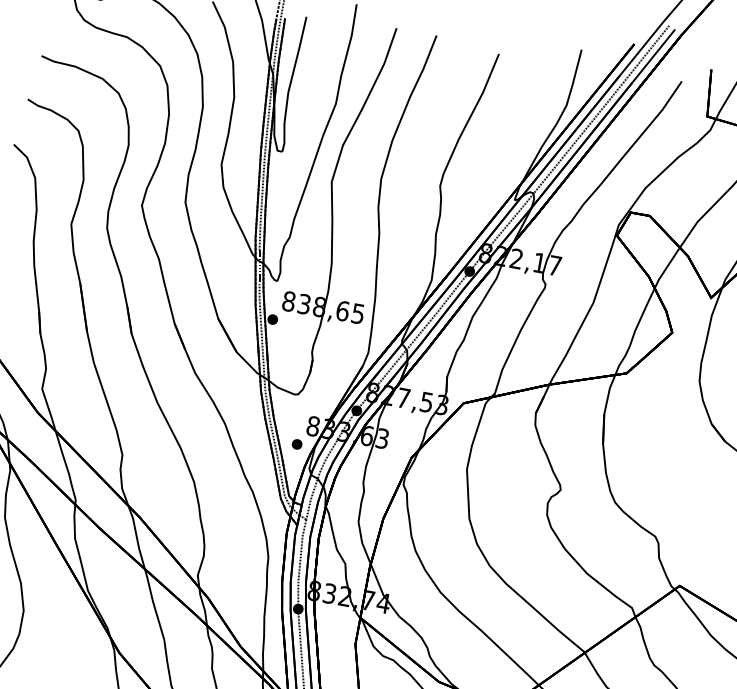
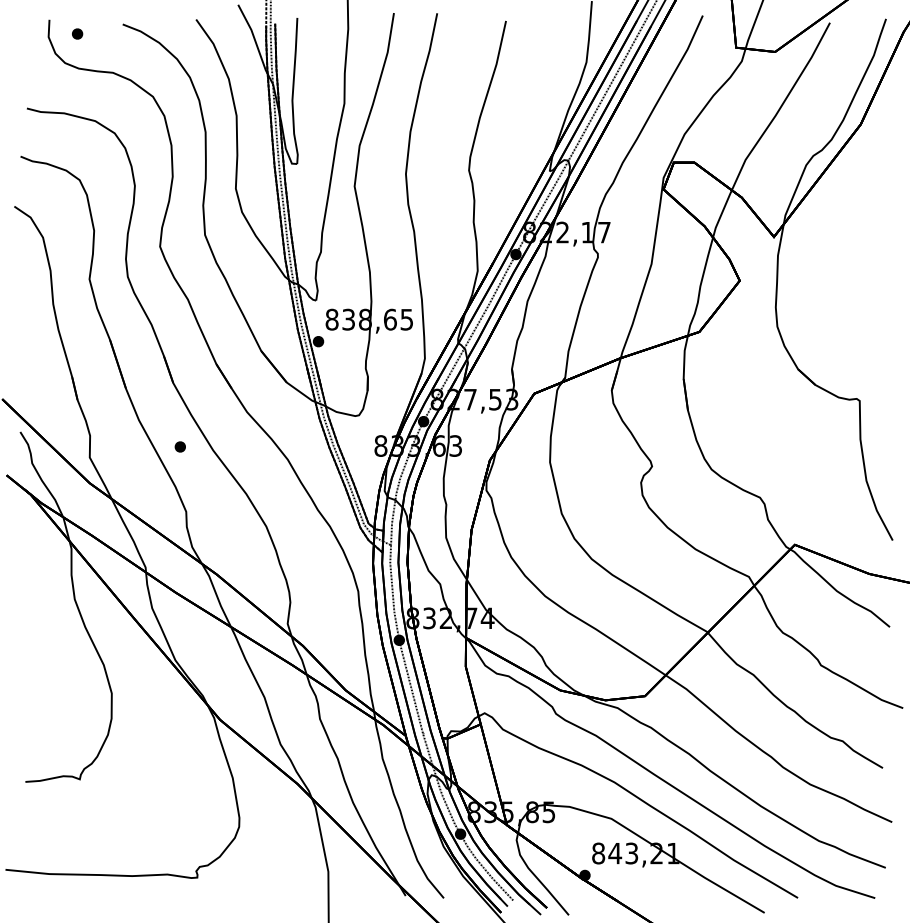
part: (296, 443) -> (179, 446), moved

